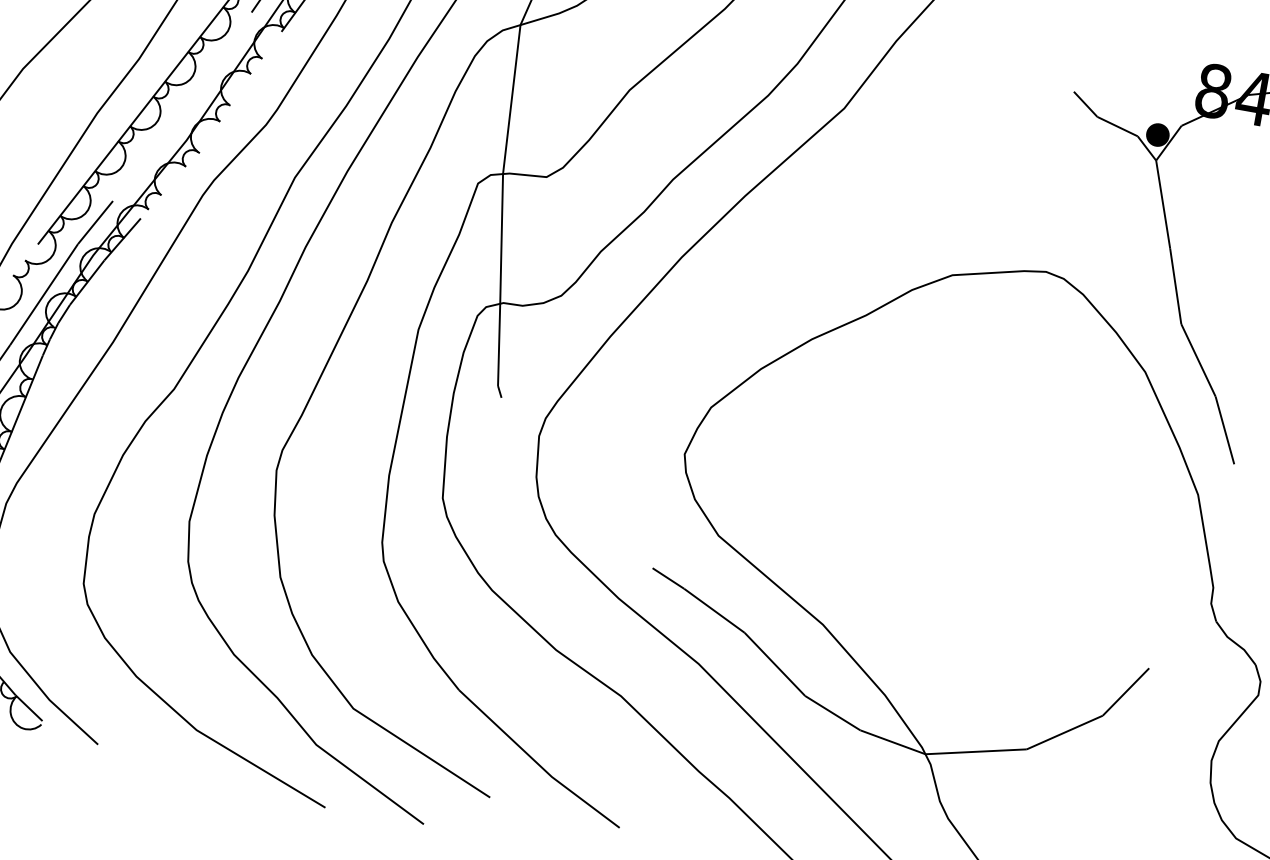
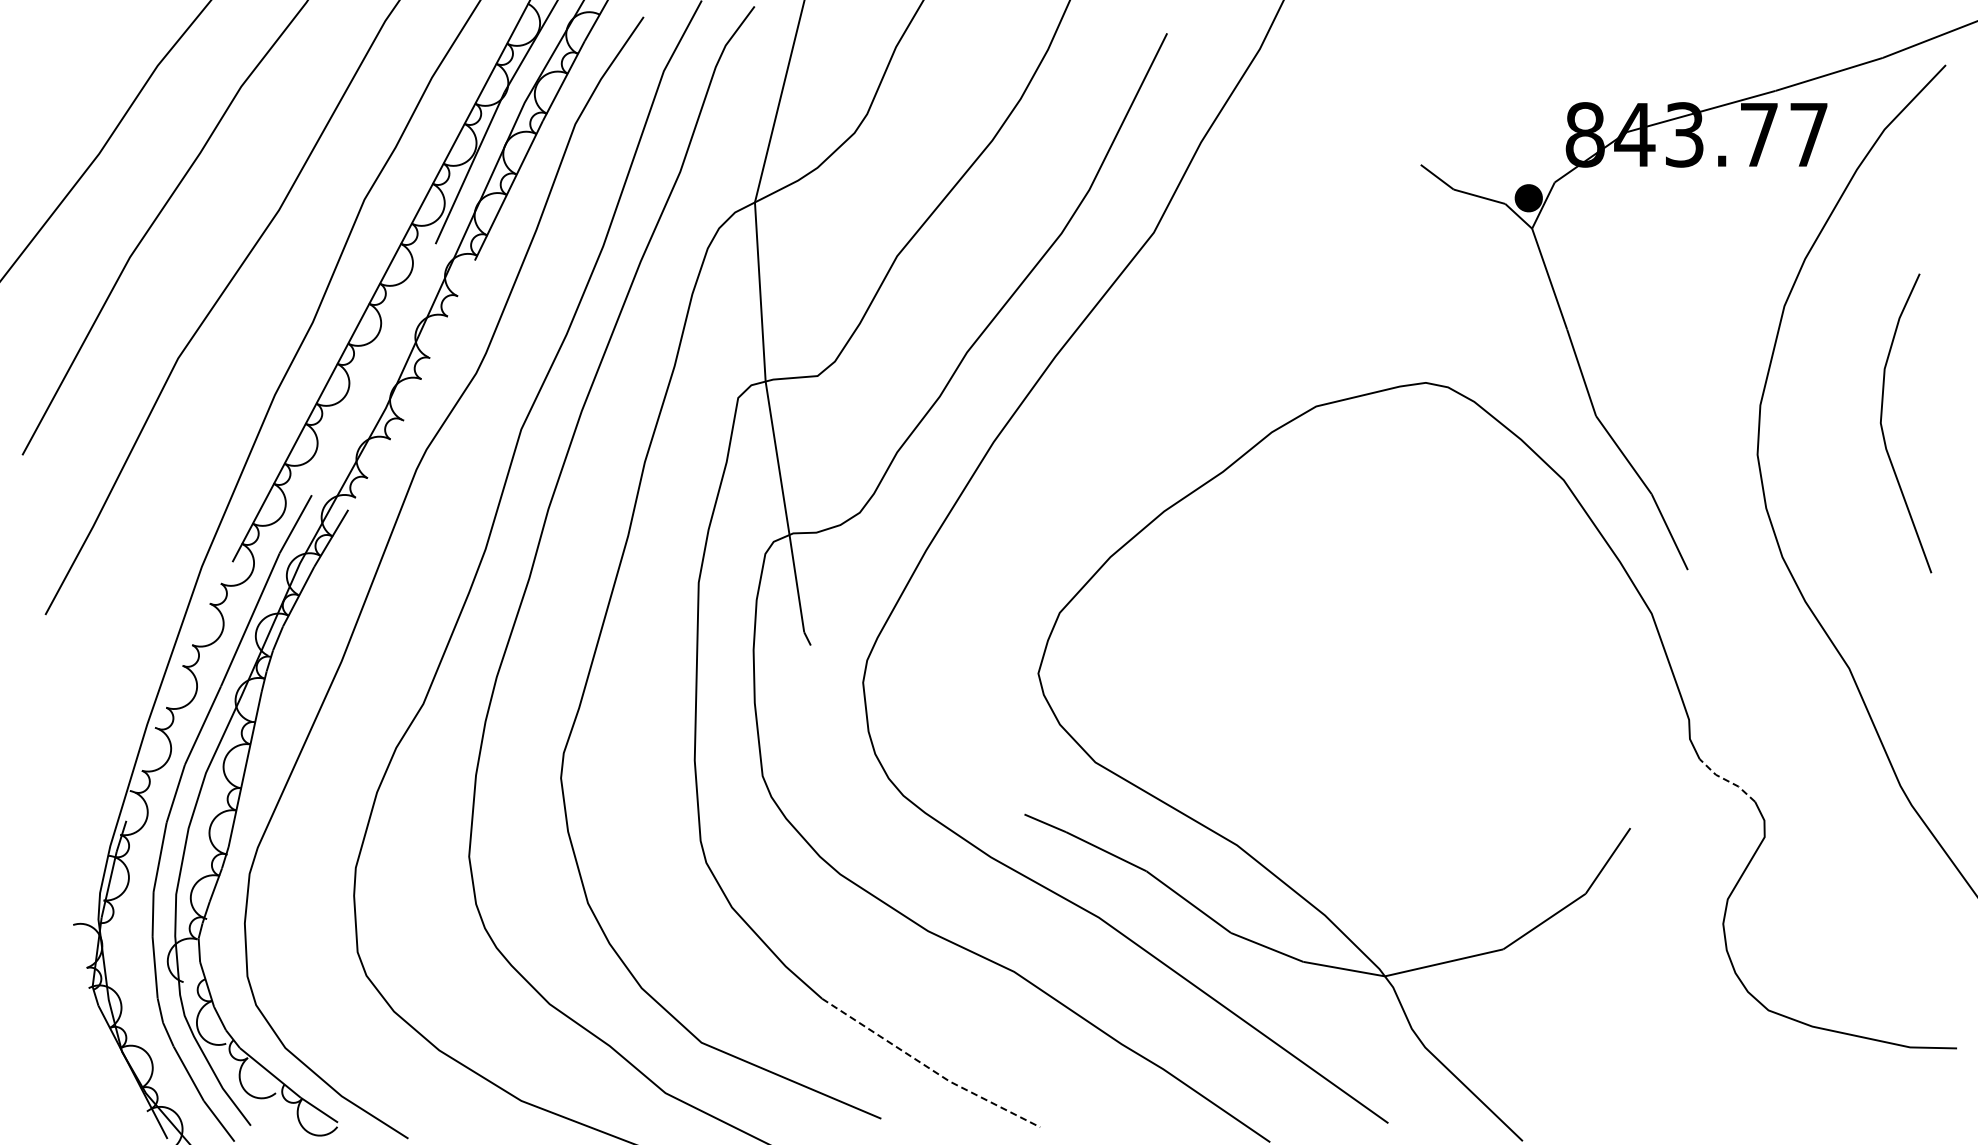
line: (1236, 643) -> (1727, 780), solid -> dashed
line: (536, 763) -> (928, 1068), solid -> dashed

